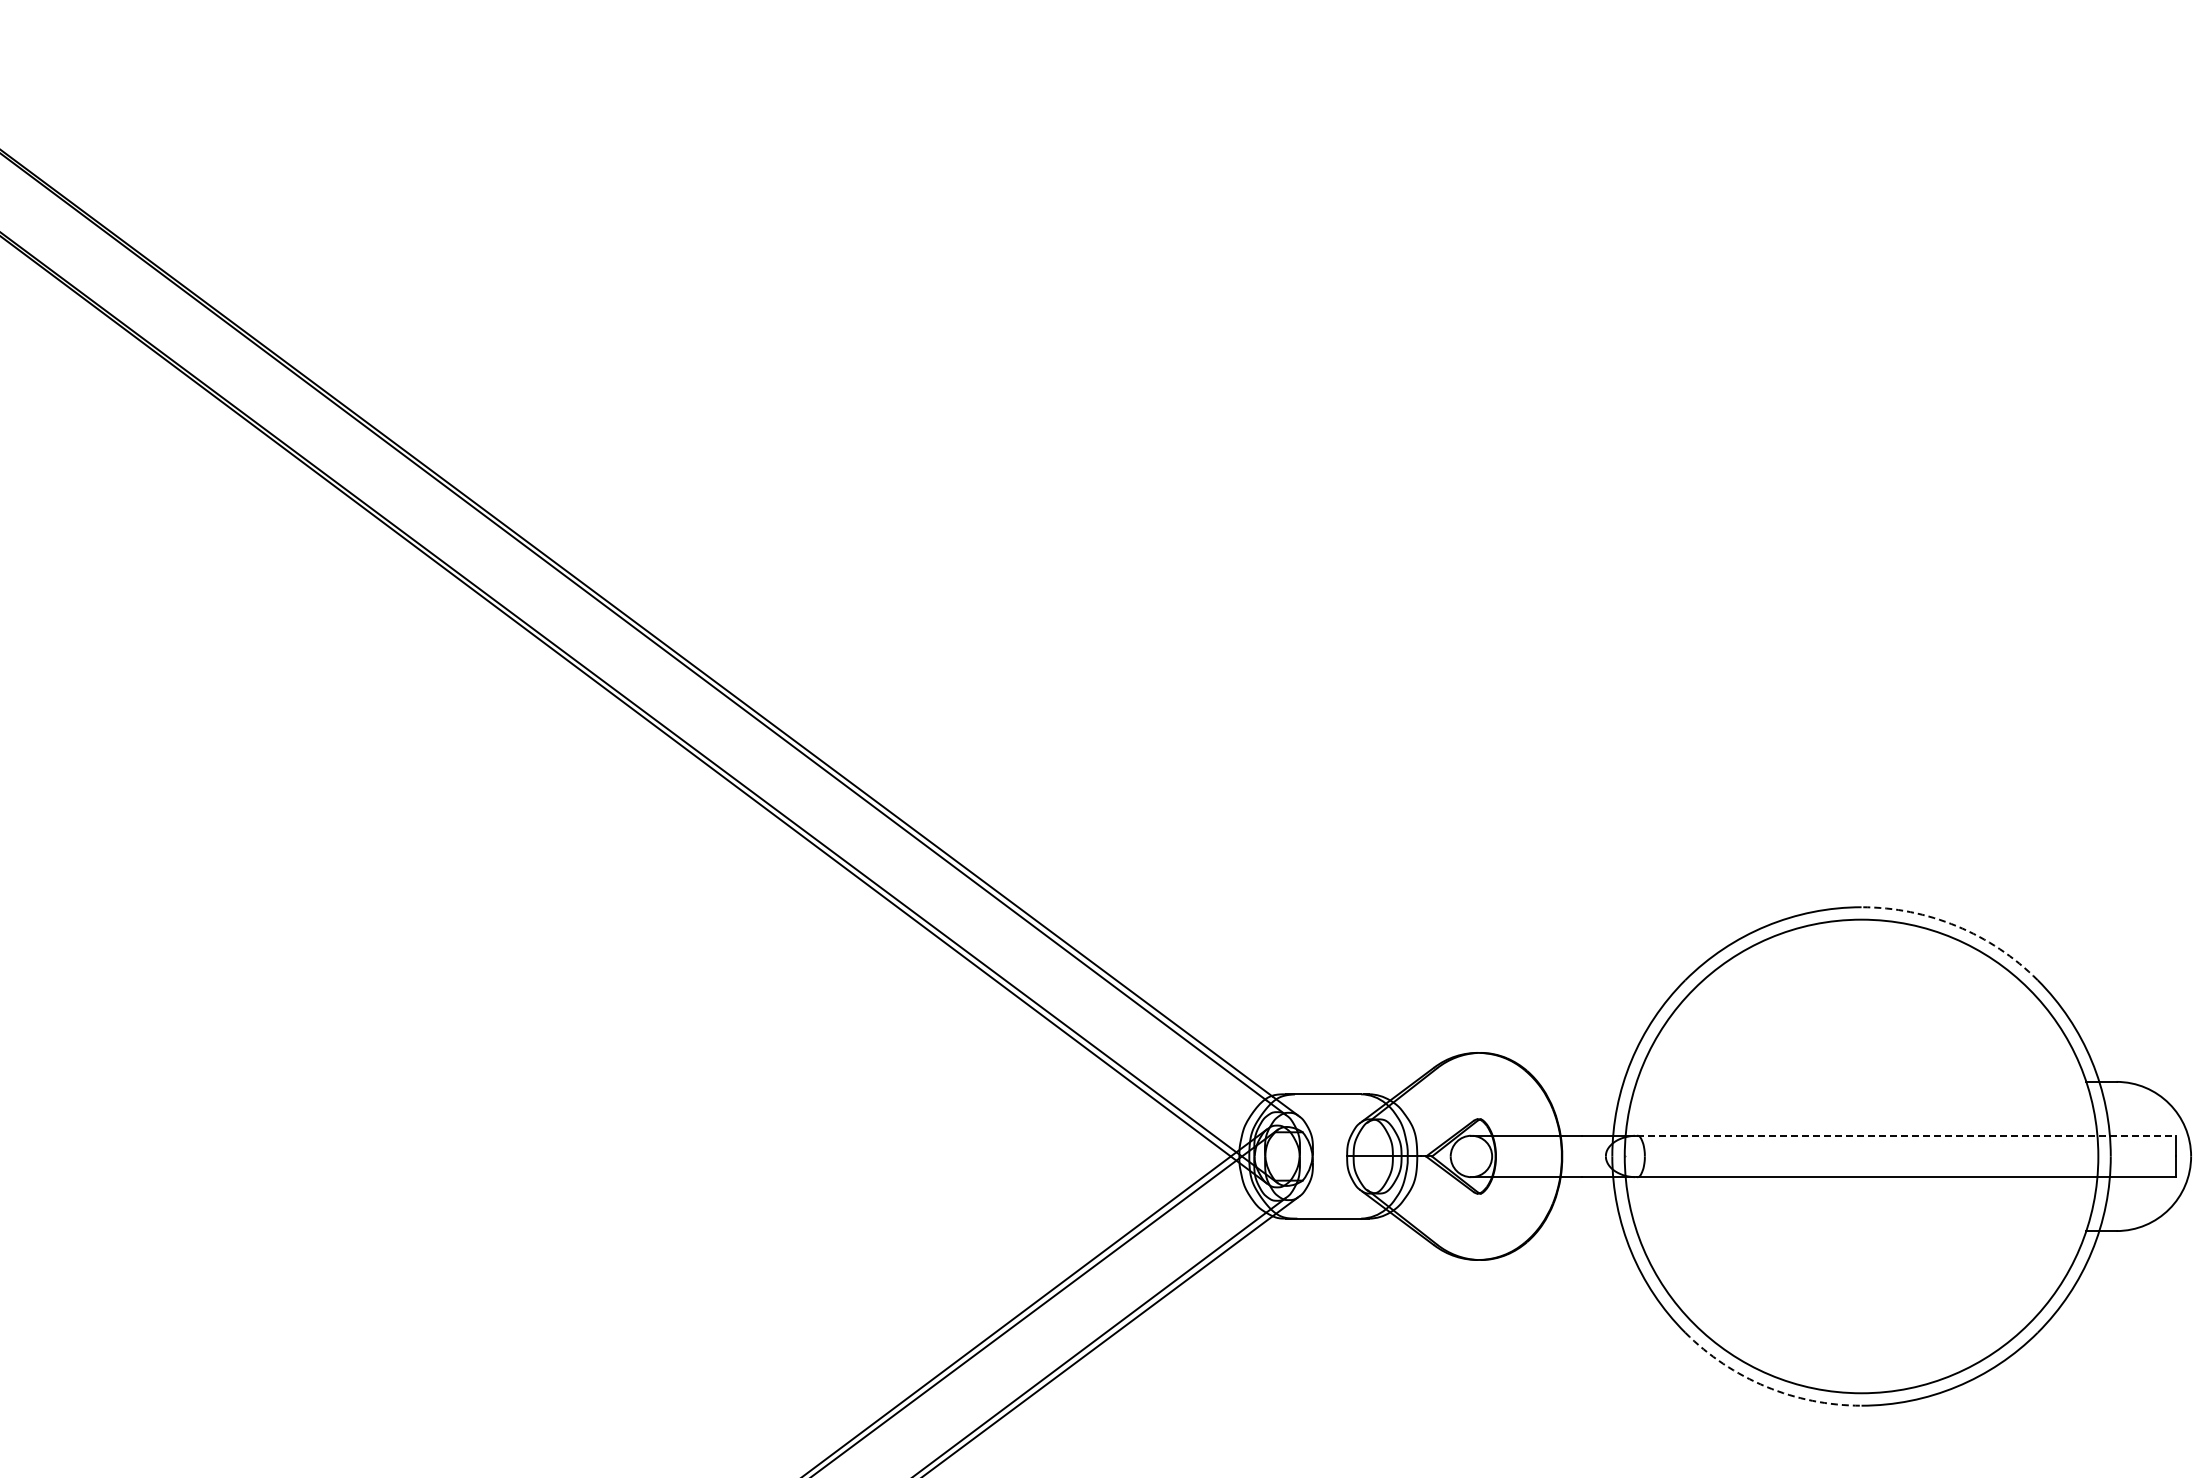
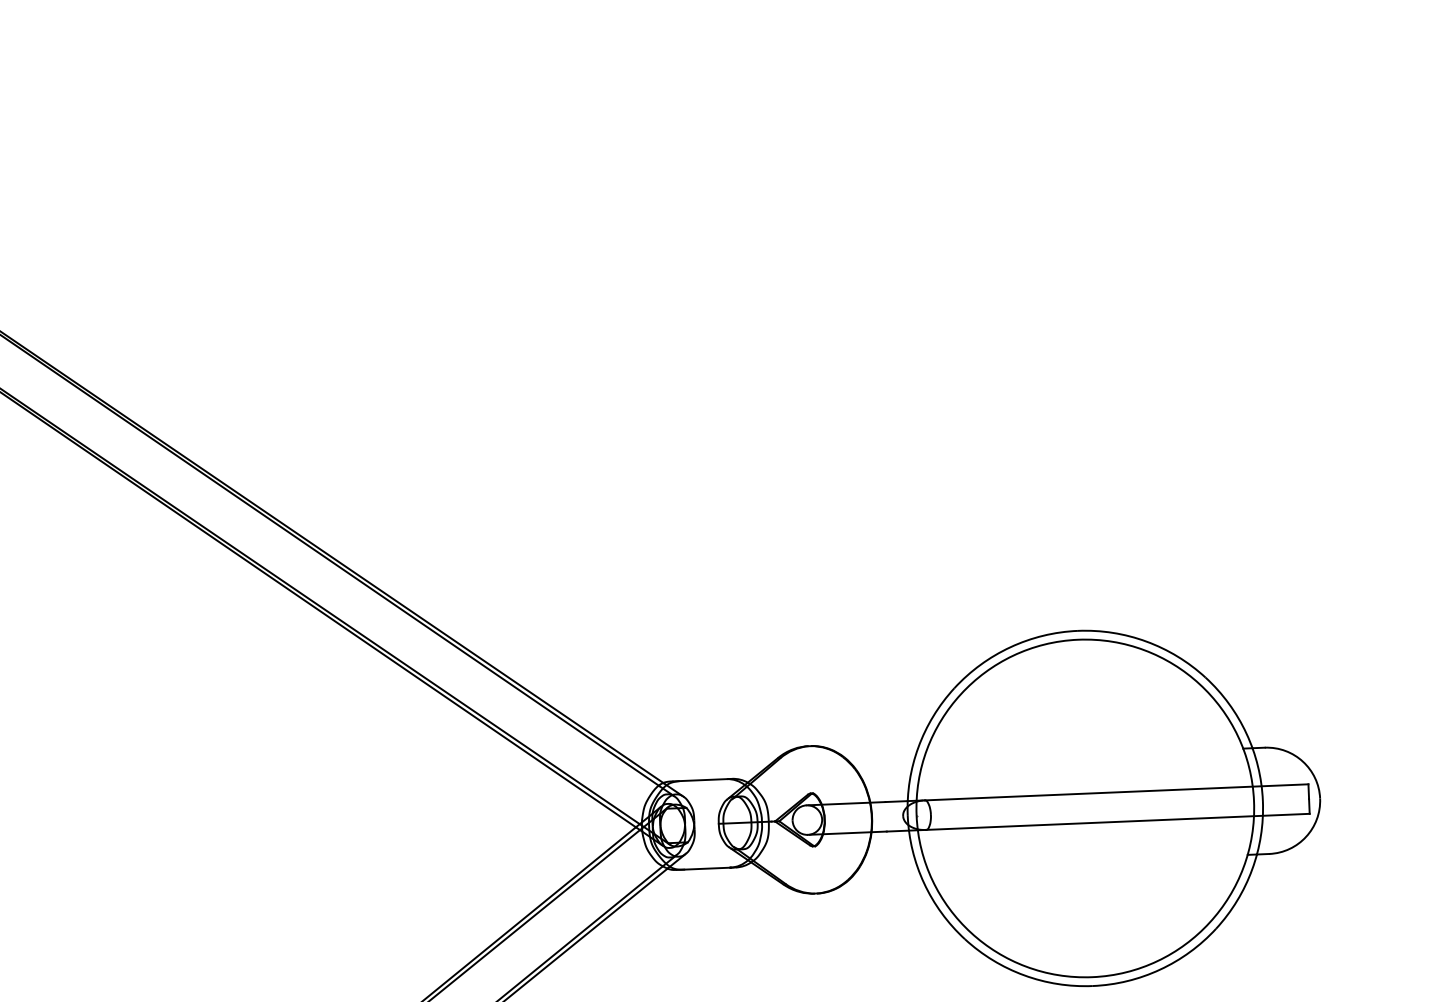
arc: (1956, 926) -> (1146, 641), dashed -> solid
line: (1906, 1135) -> (1116, 792), dashed -> solid
arc: (1766, 1386) -> (1024, 975), dashed -> solid

